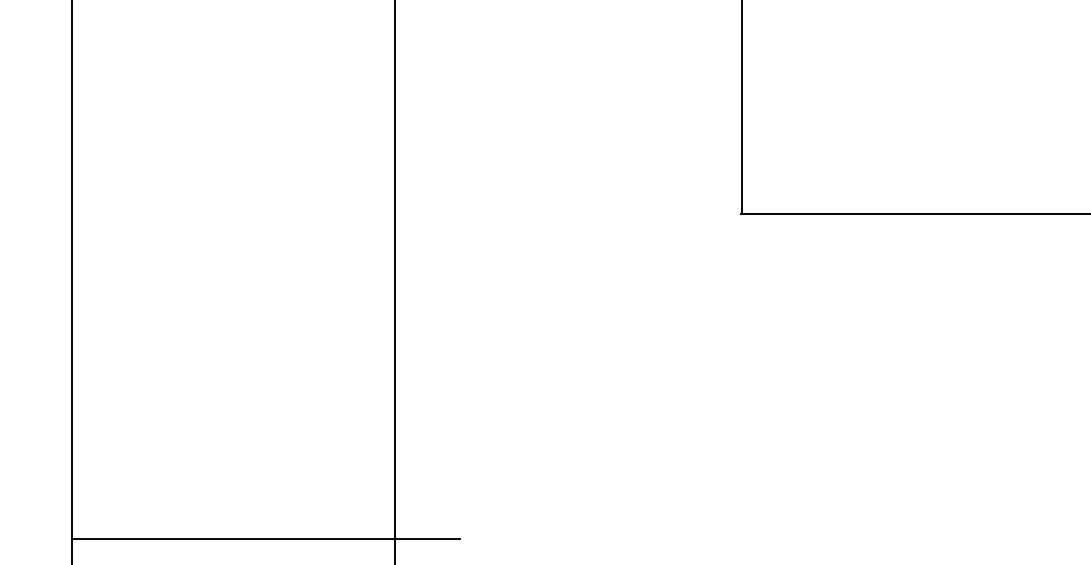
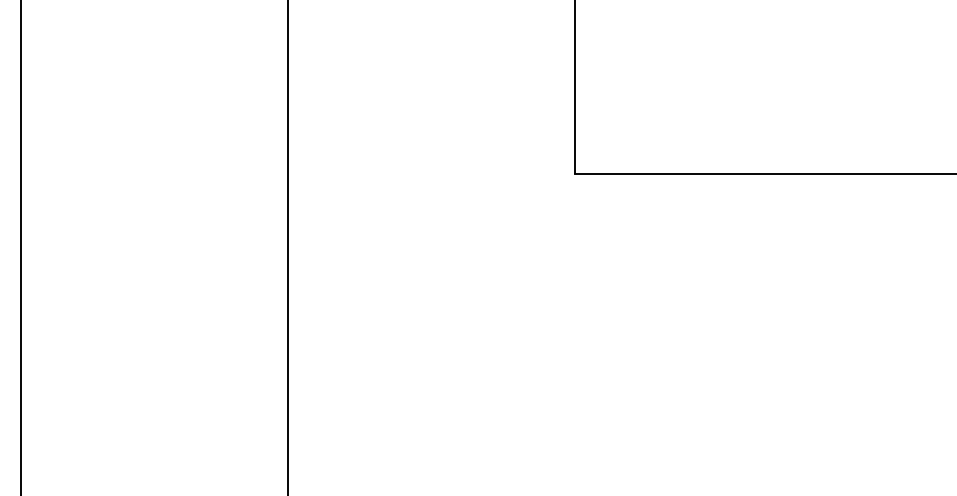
line: (265, 538) -> (180, 443), removed

